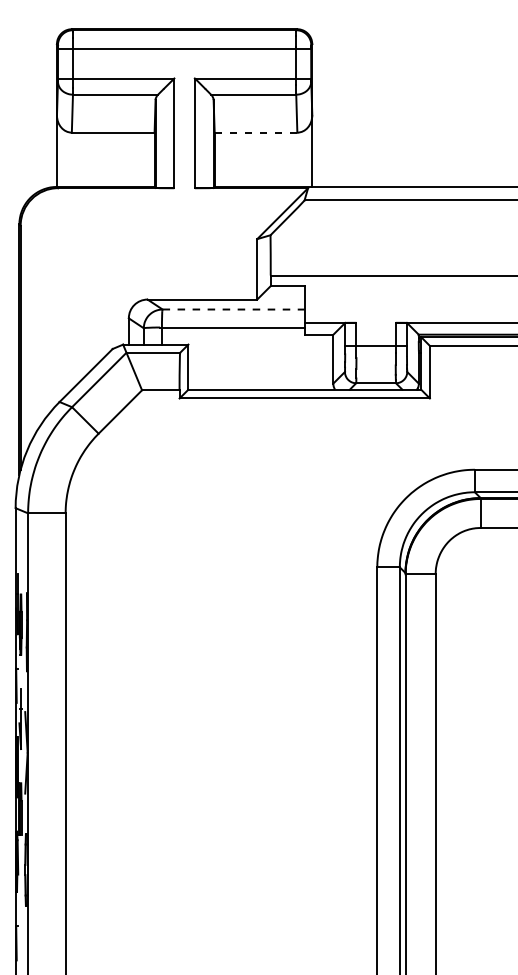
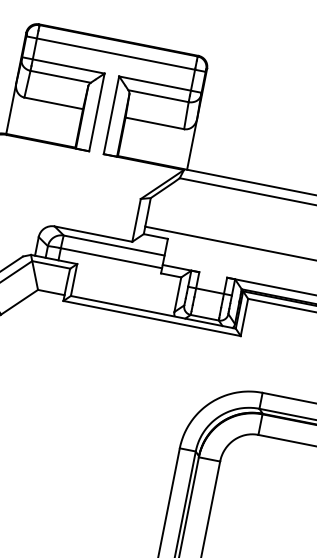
line: (256, 132) -> (155, 123), dashed -> solid
line: (234, 309) -> (114, 245), dashed -> solid

